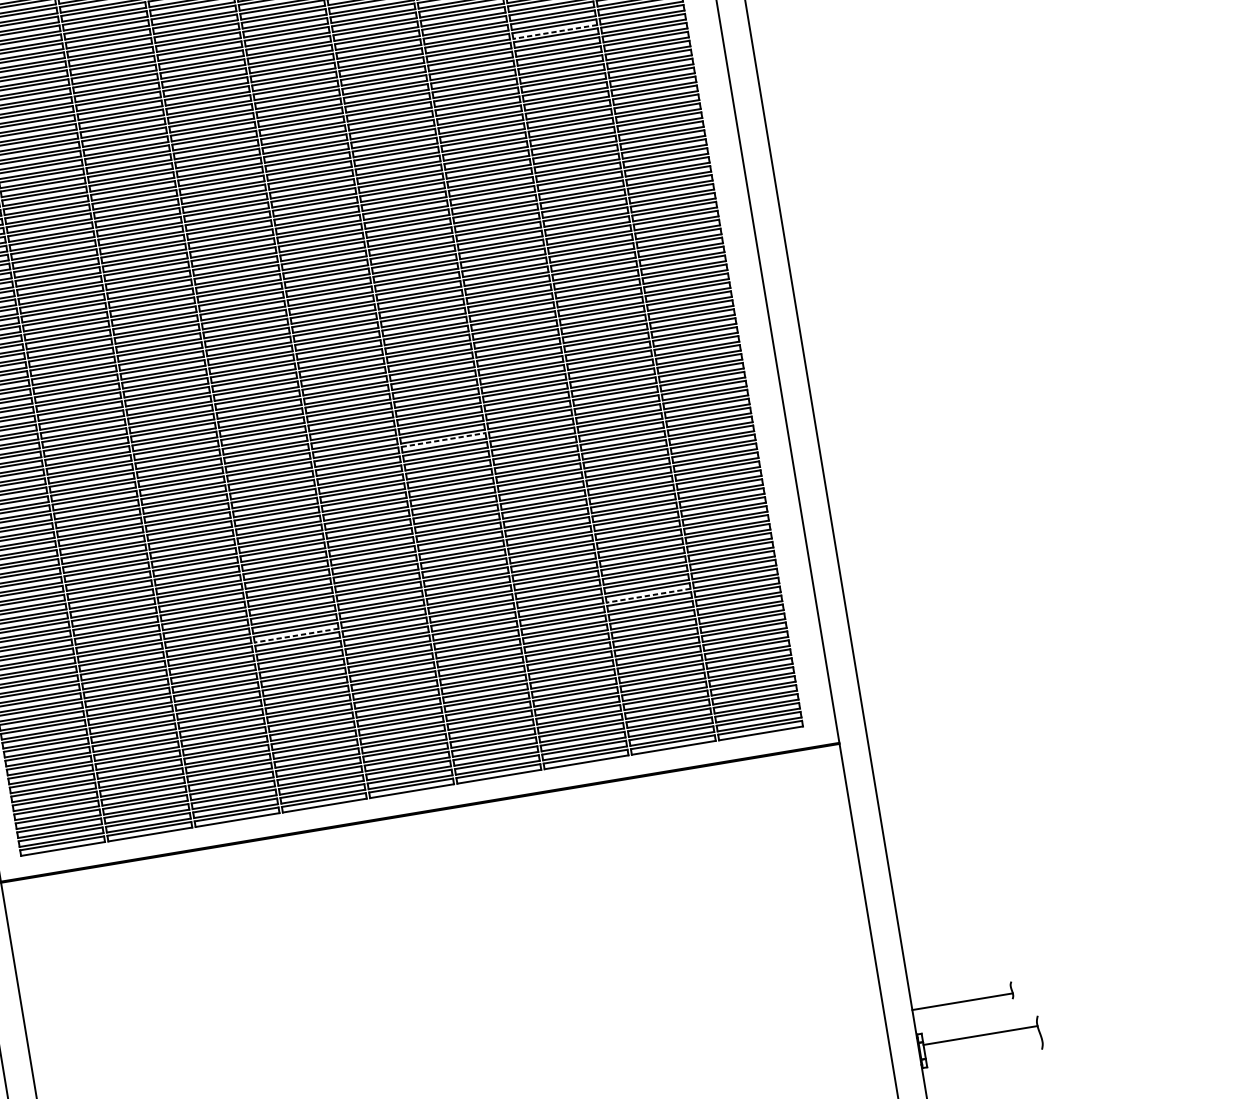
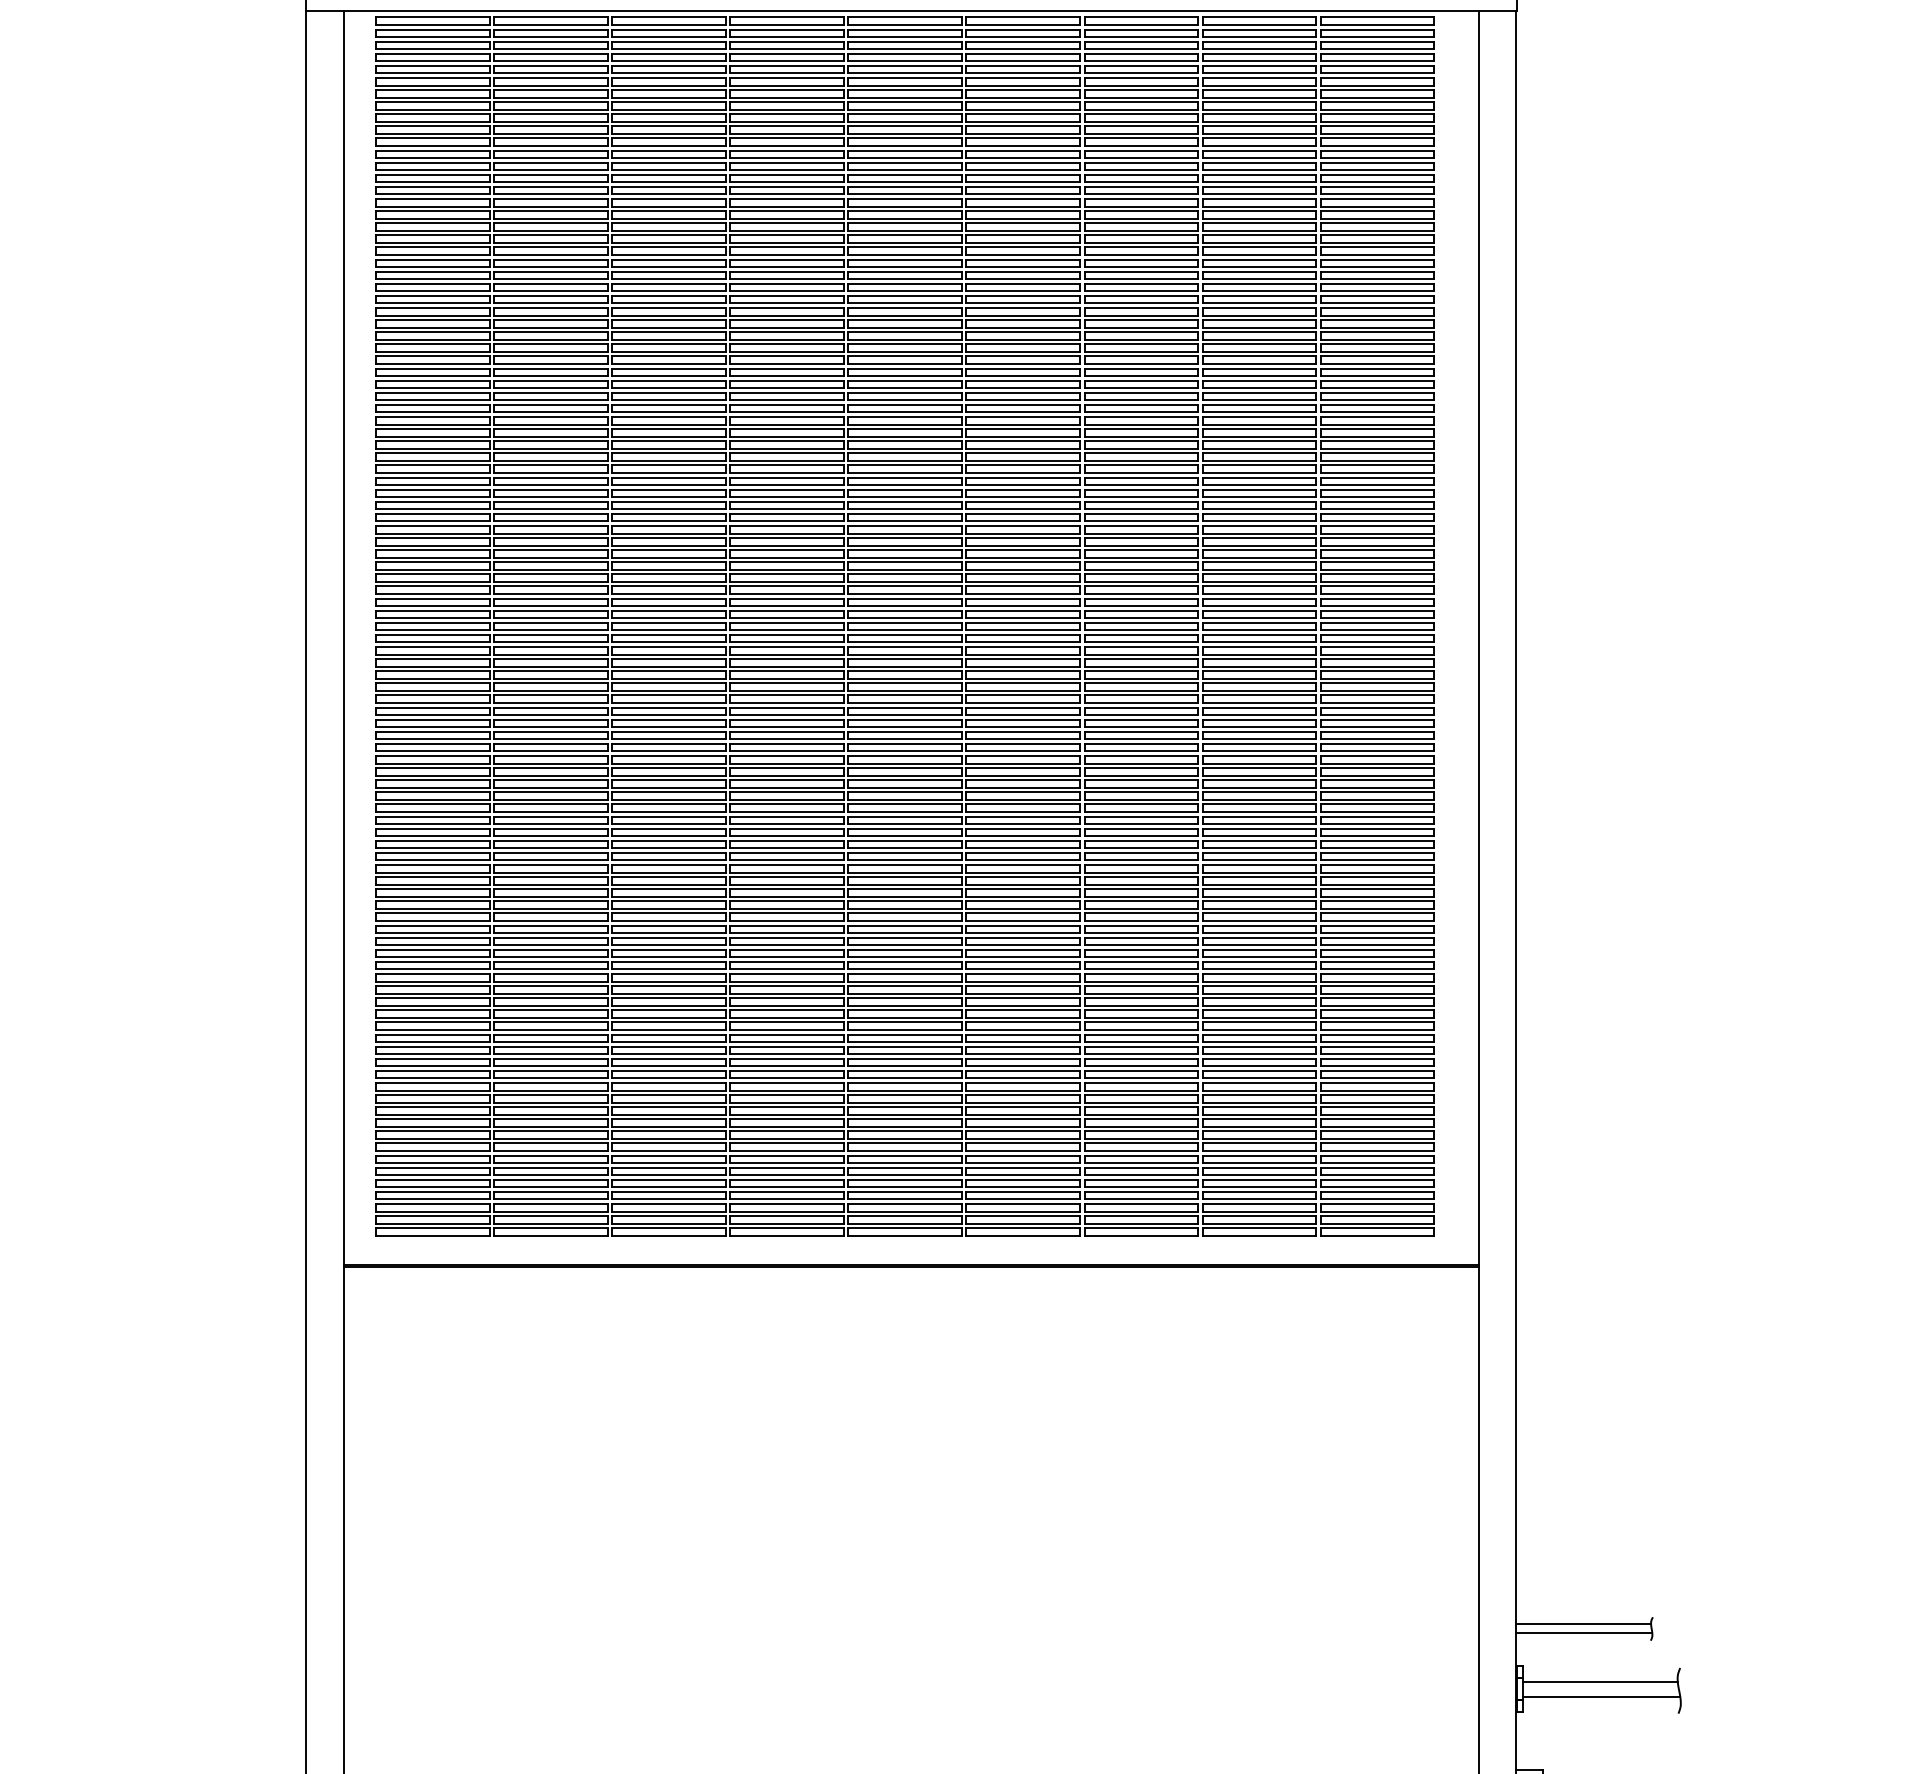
line: (555, 32) -> (1259, 267), dashed -> solid
line: (443, 440) -> (1023, 780), dashed -> solid
line: (648, 595) -> (1259, 1029), dashed -> solid
line: (296, 635) -> (787, 1005), dashed -> solid
line: (960, 995) -> (1583, 1624), added
line: (983, 1046) -> (1601, 1696), added

